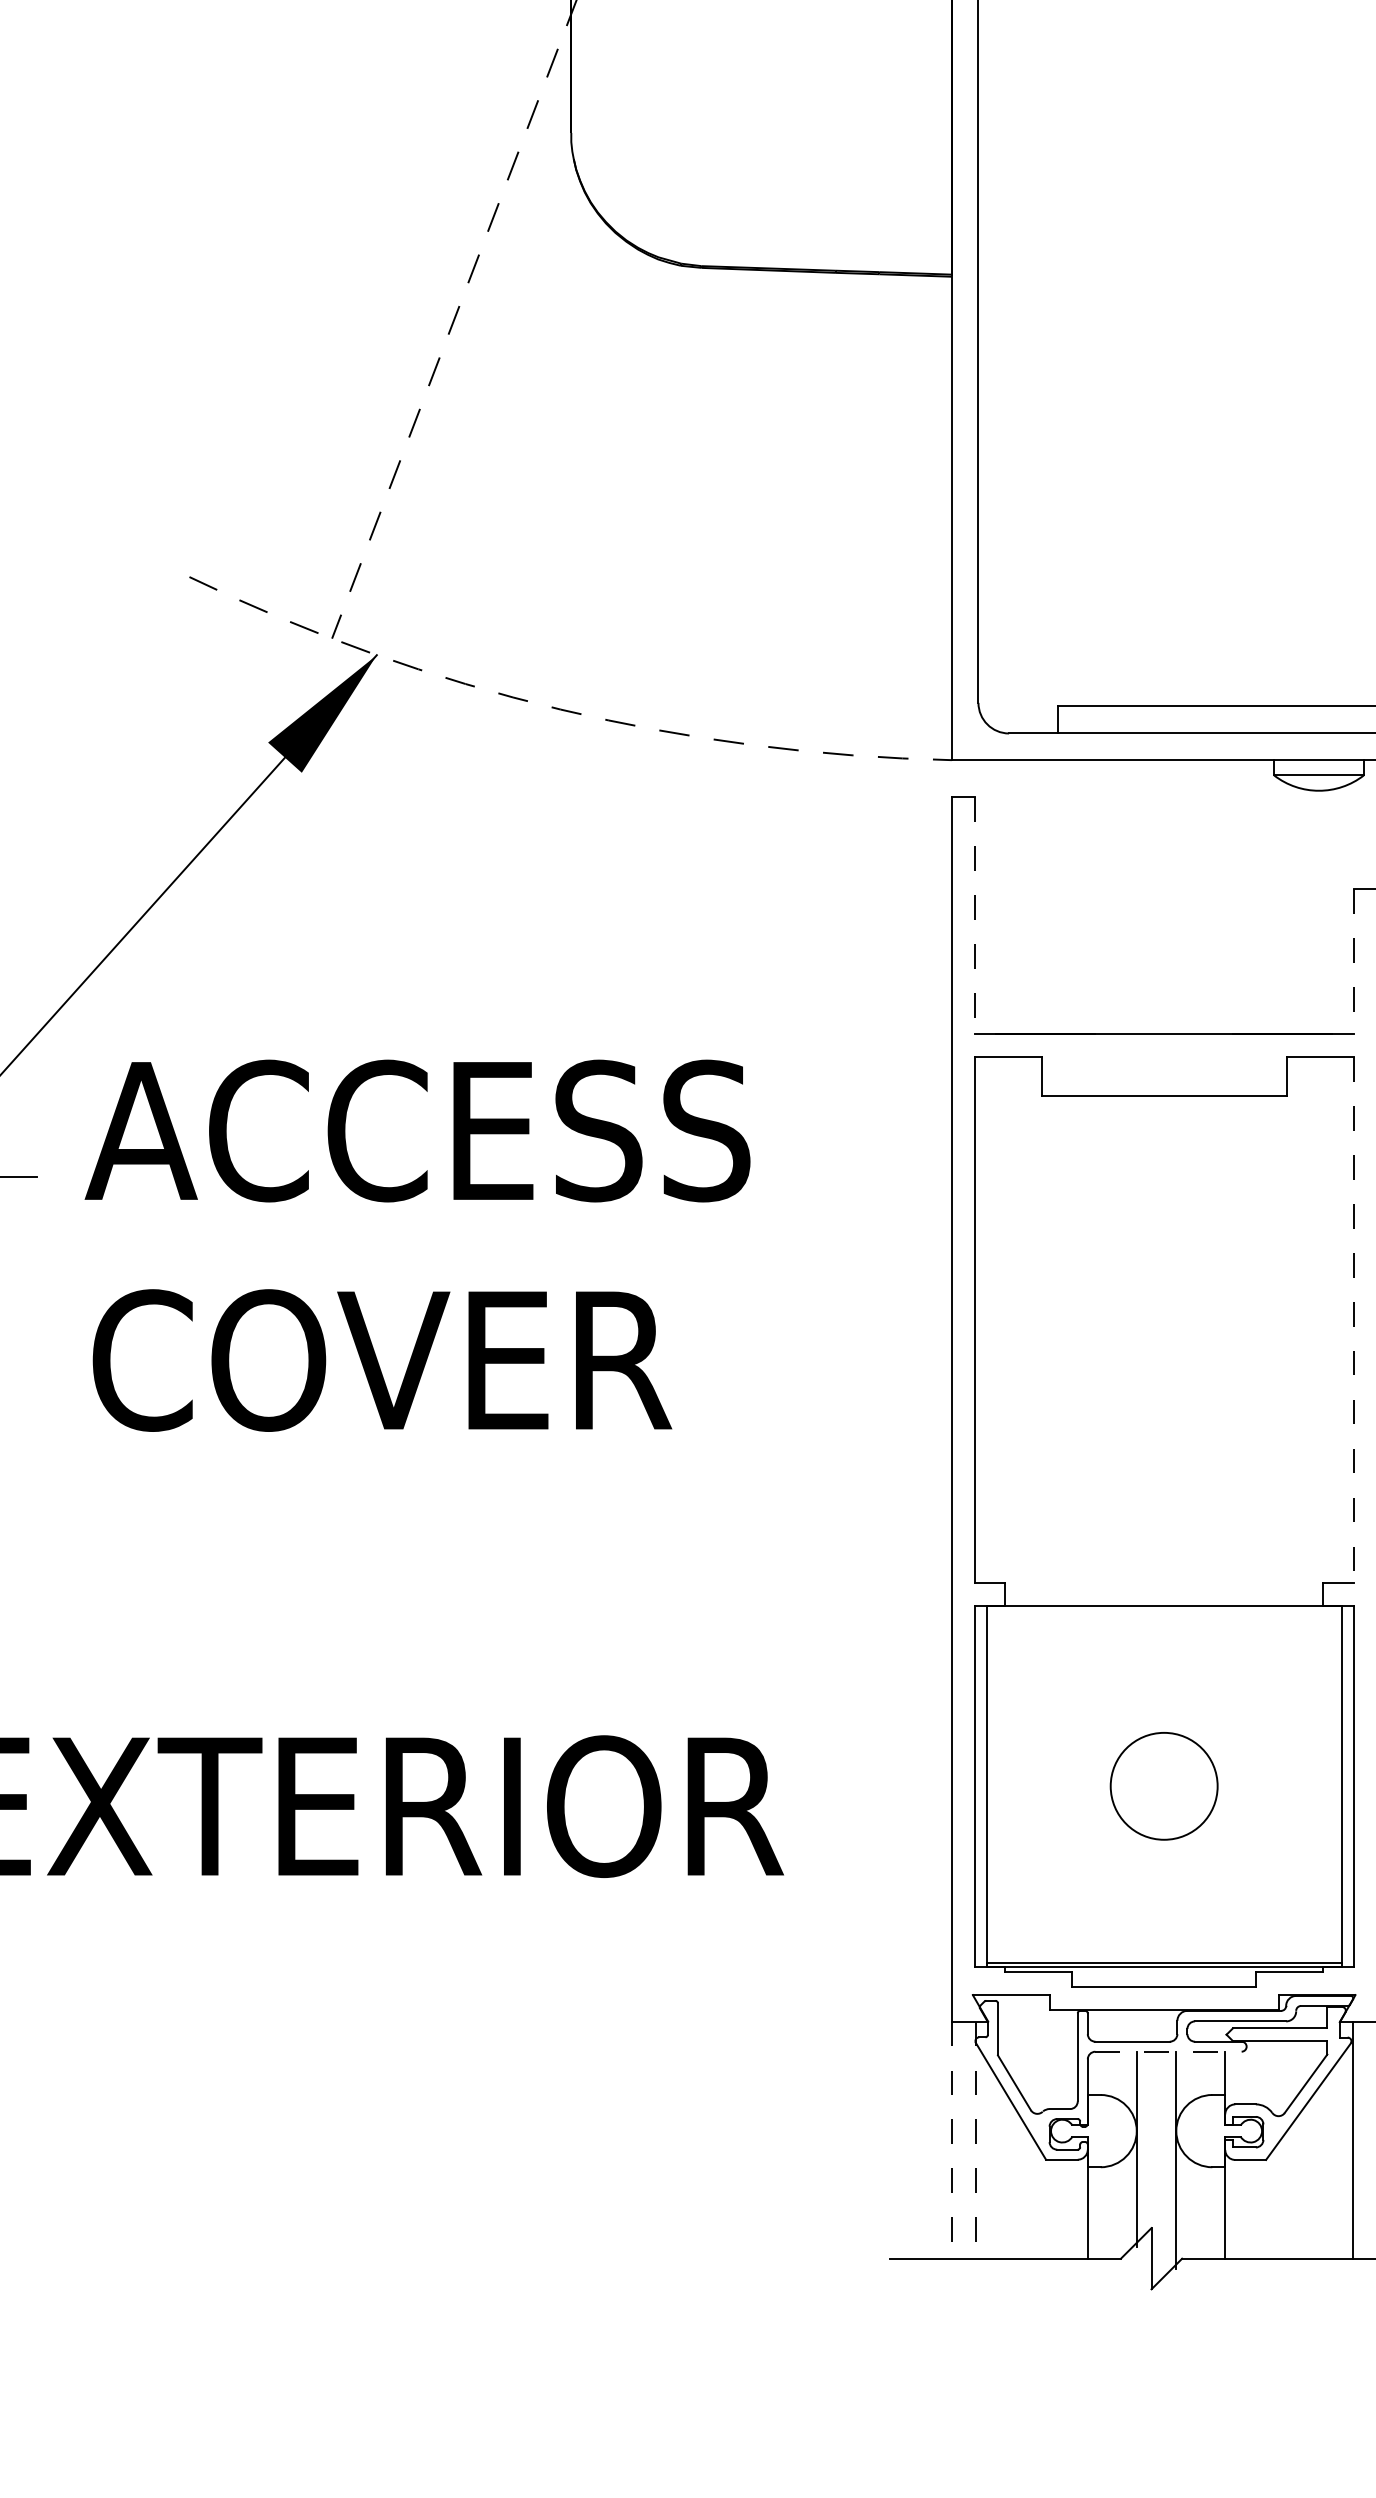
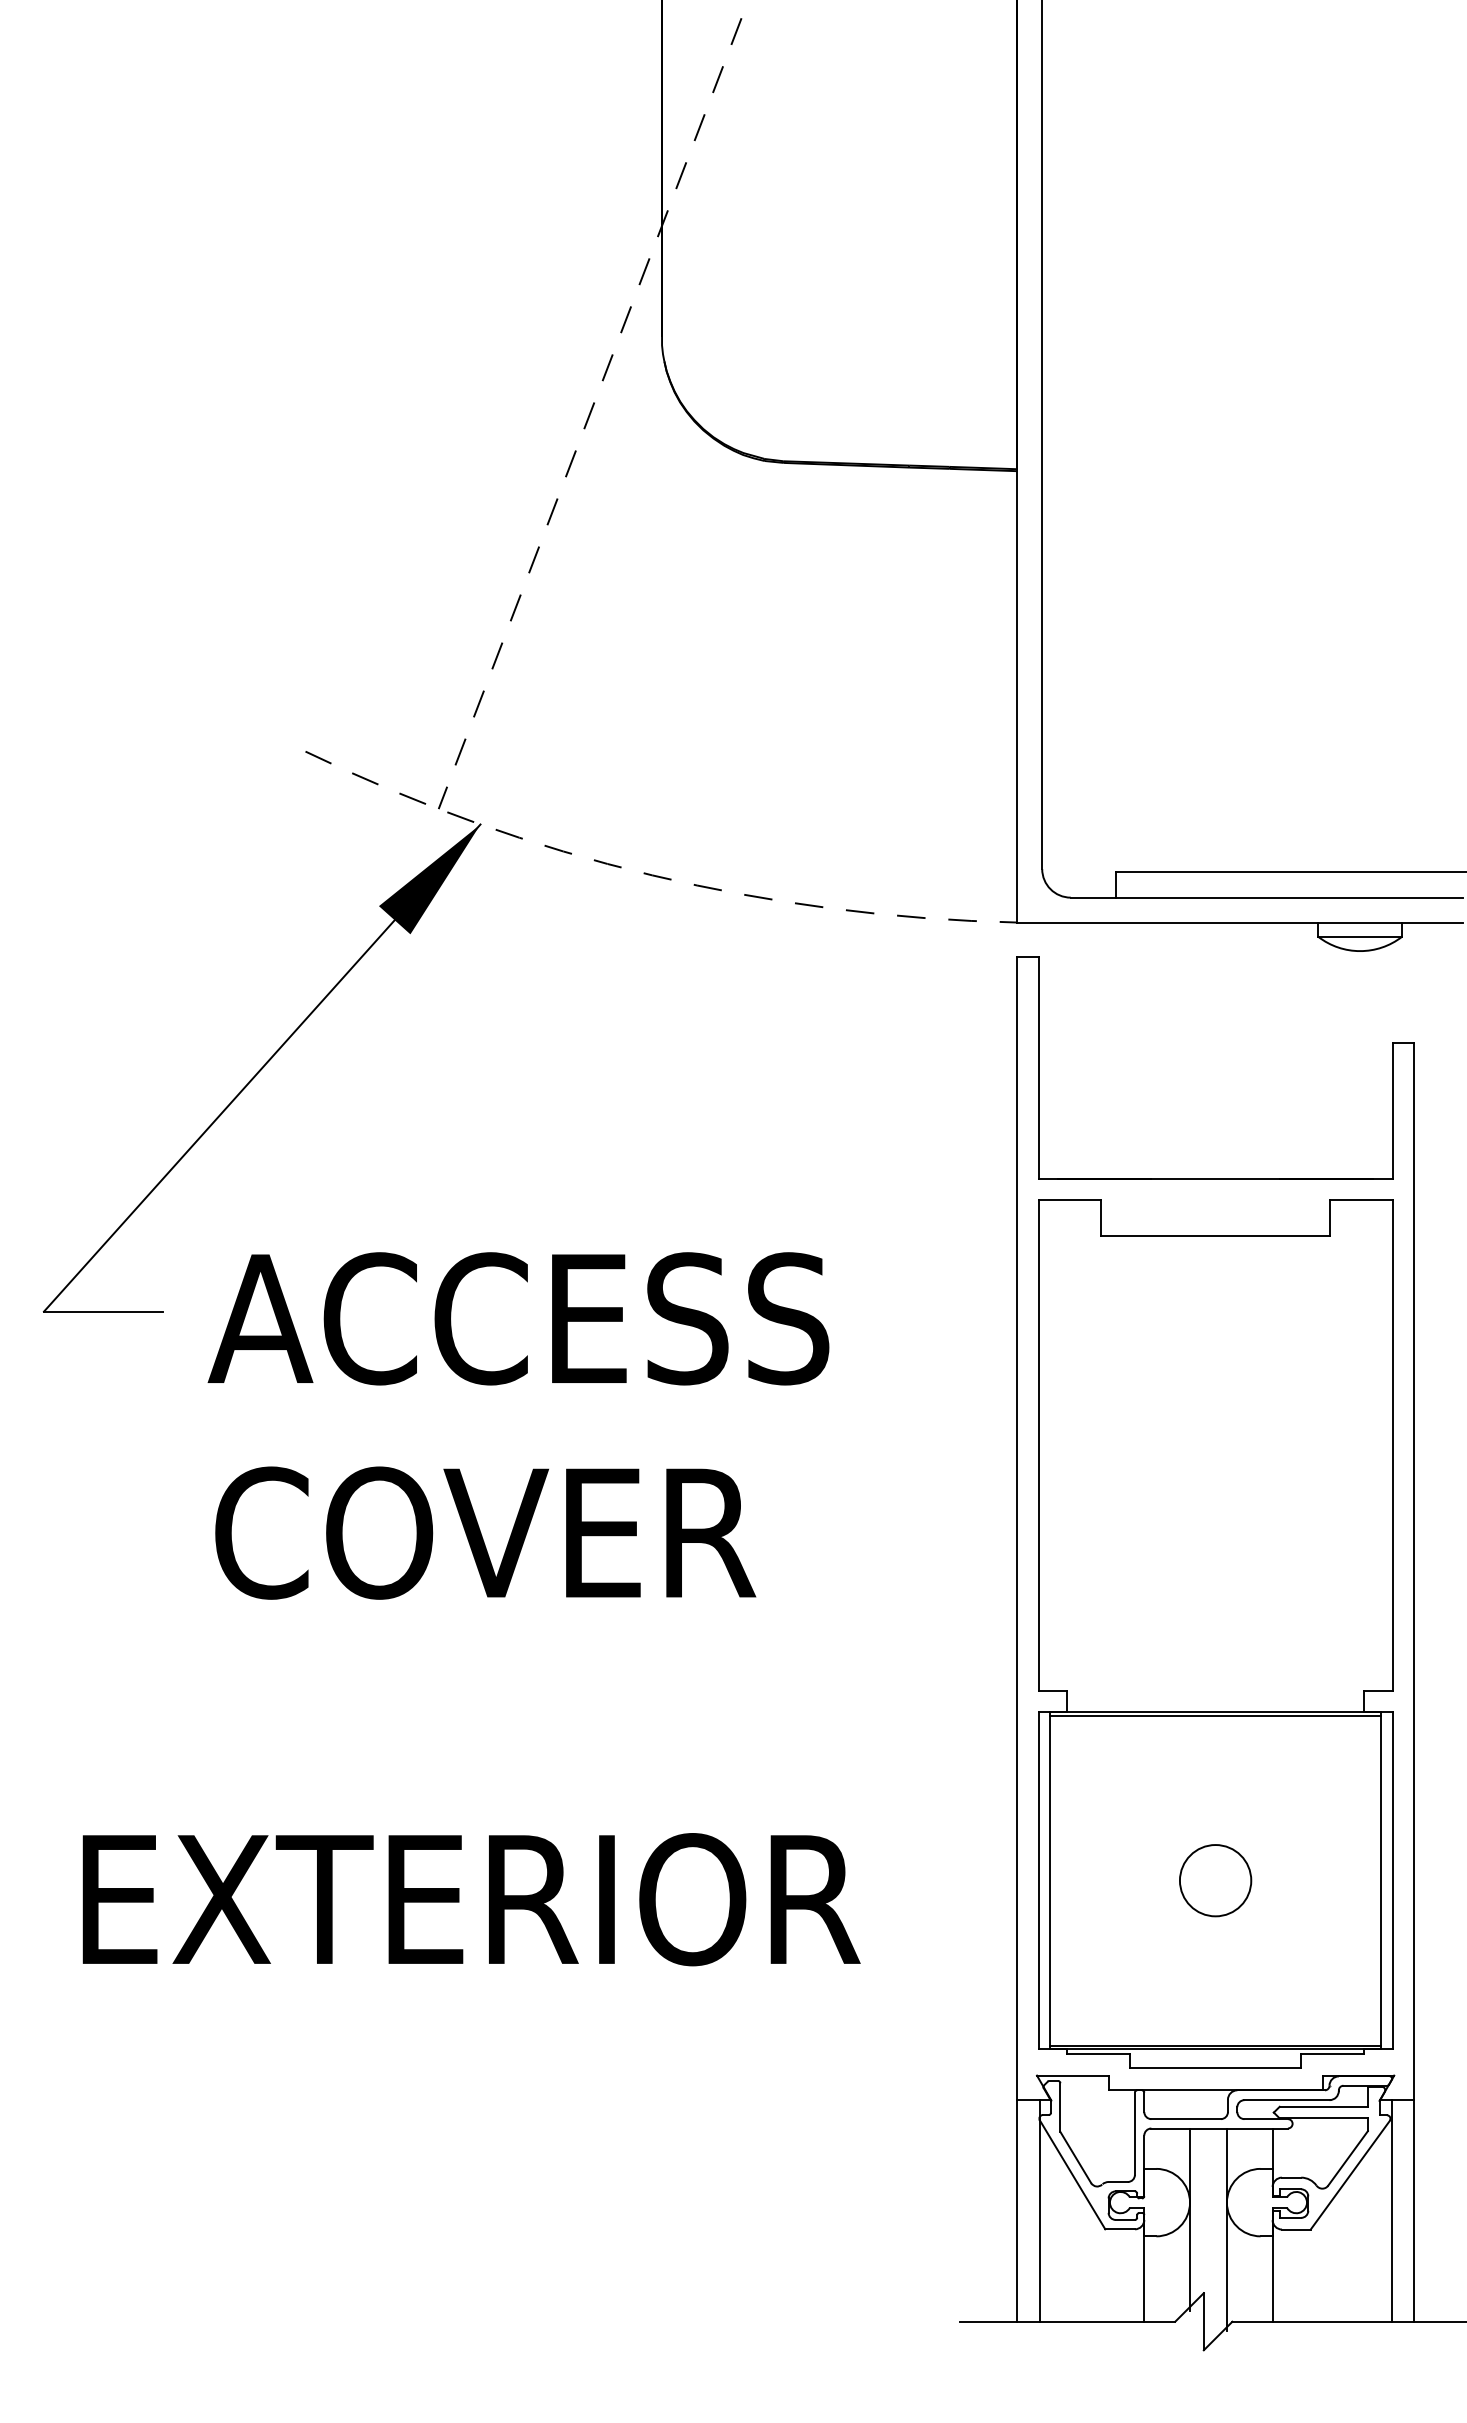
line: (974, 916) -> (1038, 1068), dashed -> solid
line: (1353, 961) -> (1392, 1110), dashed -> solid
text: (417, 1245) -> (518, 1425), moved
line: (1353, 1320) -> (1392, 1445), dashed -> solid
line: (1164, 1609) -> (1215, 1715), added
circle: (1164, 1786) -> (1215, 1880), size x0.71
line: (1169, 2051) -> (1220, 2128), dashed -> solid
line: (952, 2140) -> (1017, 2211), dashed -> solid
line: (975, 2140) -> (1039, 2211), dashed -> solid

